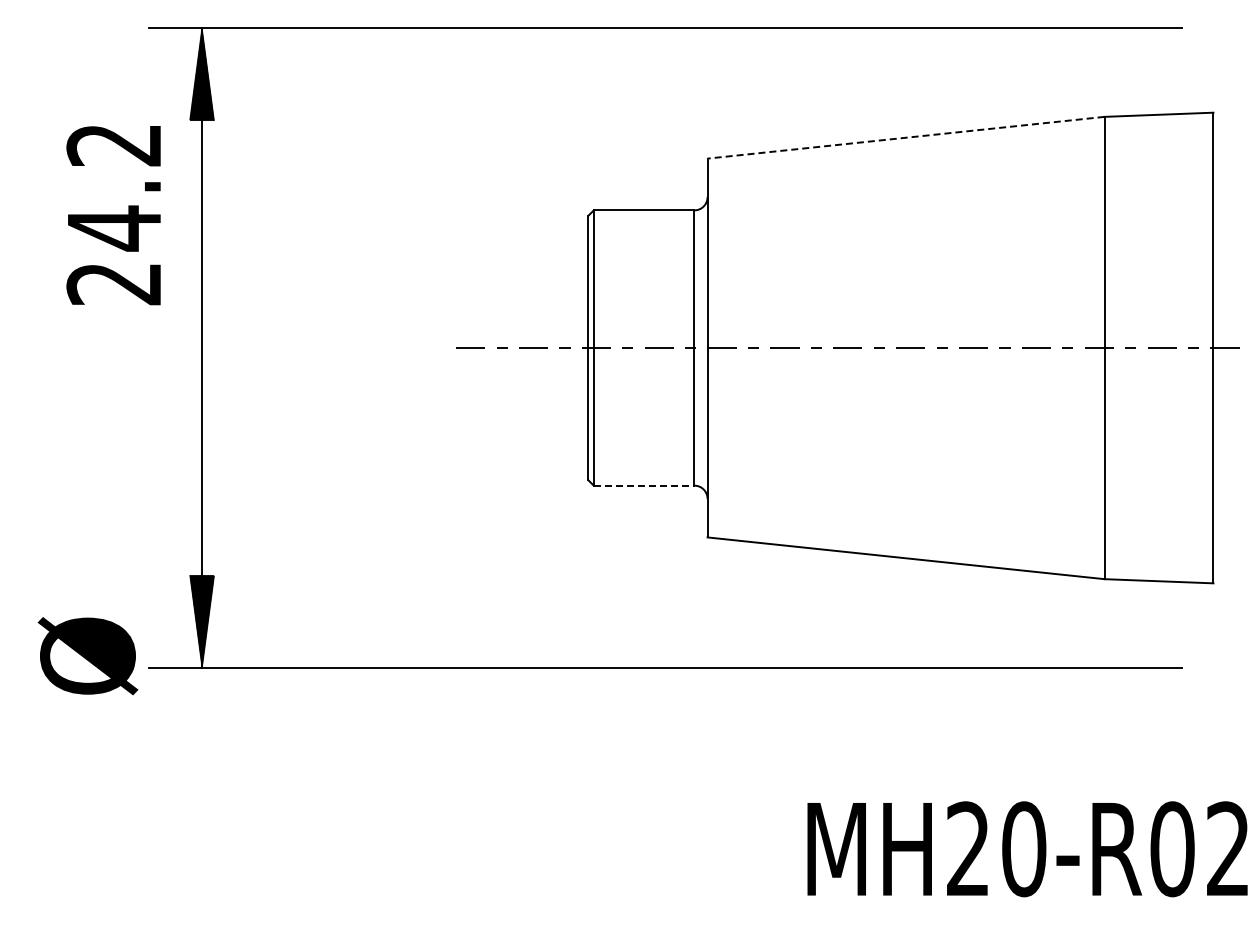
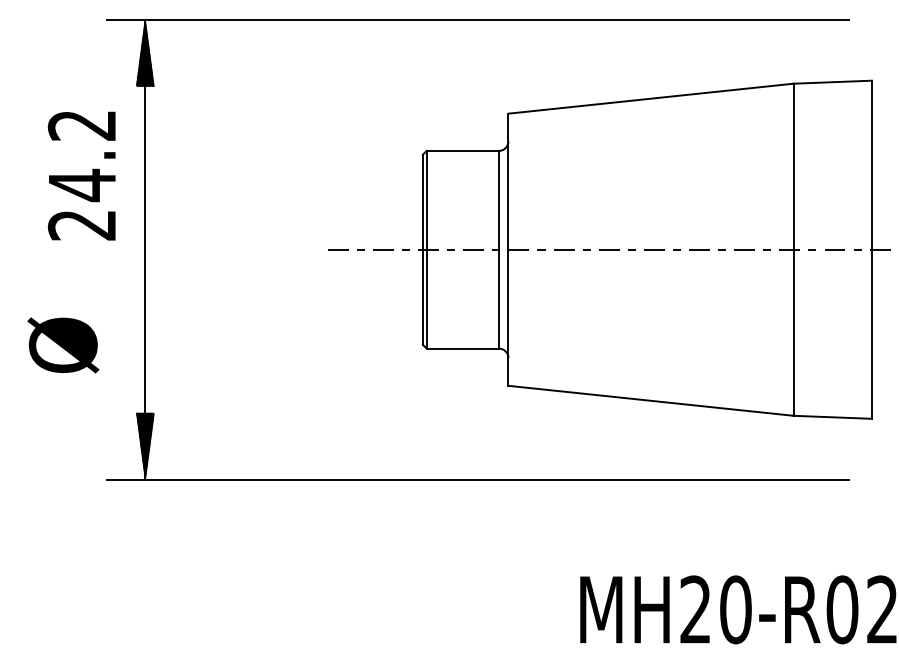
line: (906, 137) -> (651, 98), dashed -> solid
text: (113, 215) -> (81, 176), moved
line: (644, 485) -> (463, 348), dashed -> solid
text: (87, 656) -> (63, 345), moved

